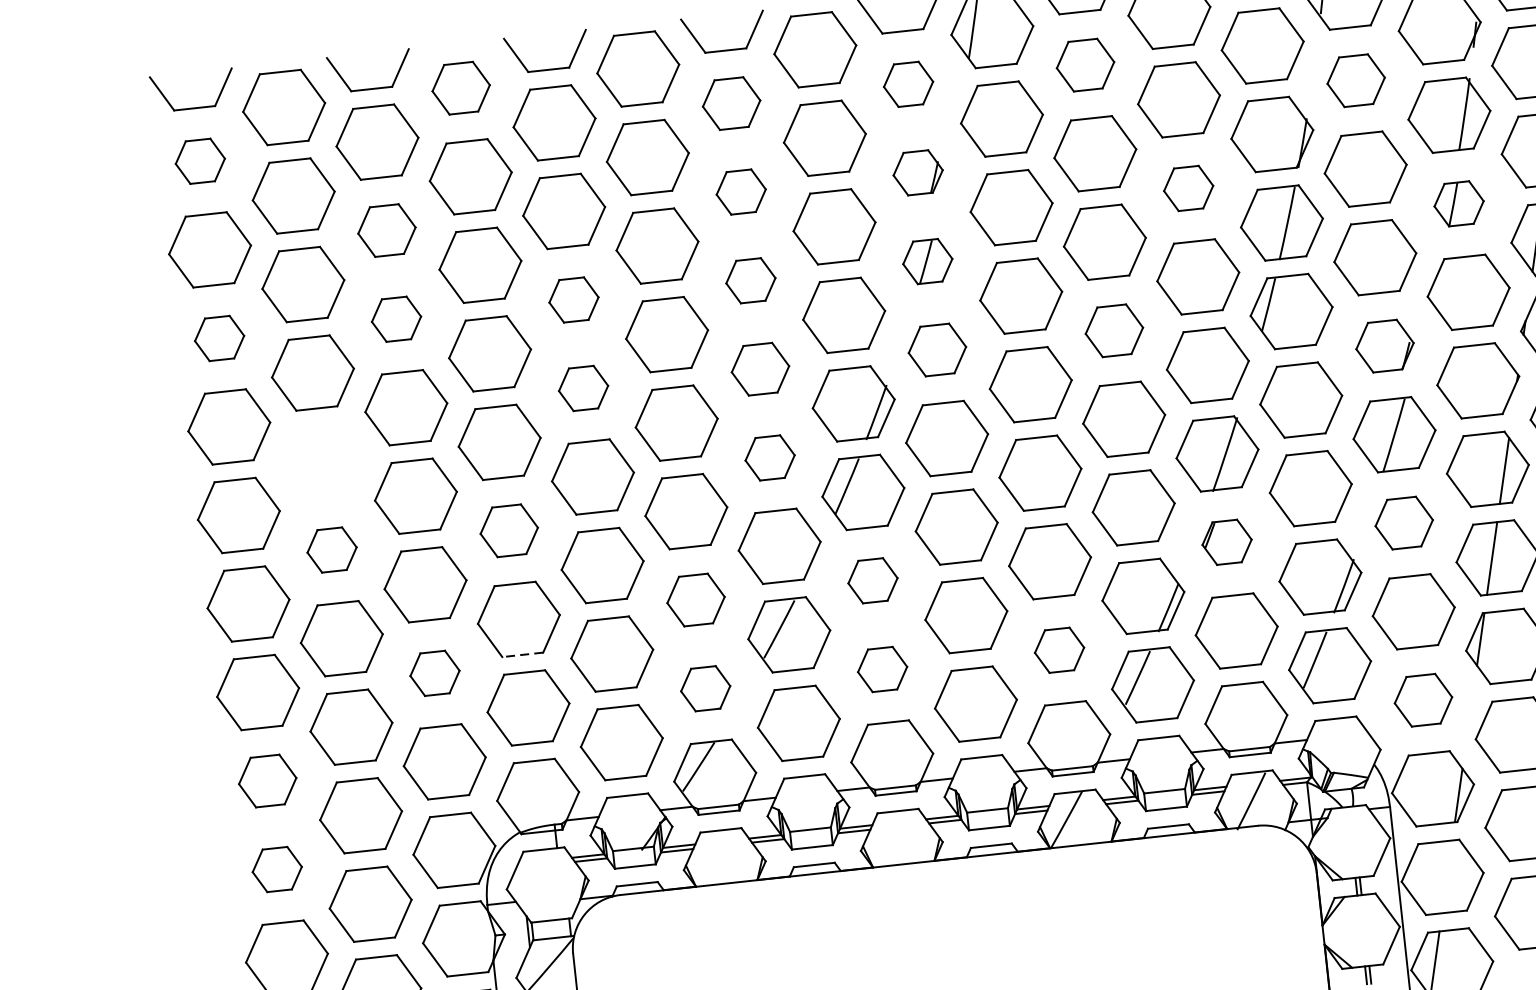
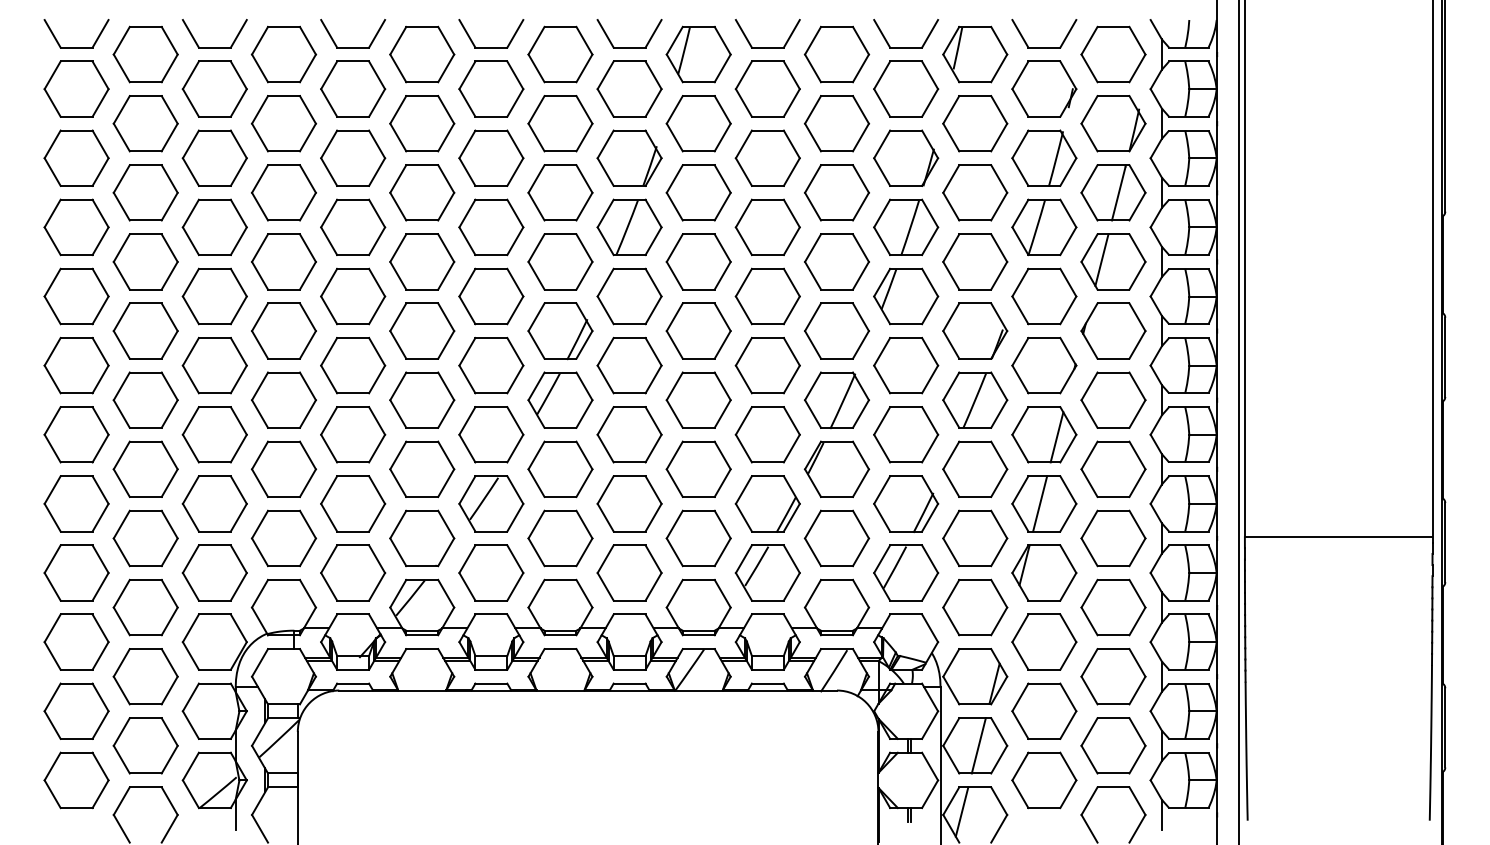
part: (1085, 64) -> (767, 88), size x1.43
part: (1356, 80) -> (975, 123), size x1.43
part: (908, 83) -> (629, 88), size x1.67
part: (460, 88) -> (283, 54), size x1.43
part: (731, 102) -> (491, 88), size x1.43
part: (200, 160) -> (76, 88), size x1.67
part: (918, 172) -> (629, 157), size x1.67
part: (1187, 188) -> (836, 192), size x1.67
part: (741, 191) -> (491, 157), size x1.67
part: (1459, 203) -> (1044, 227), size x1.67
part: (386, 229) -> (214, 157), size x1.43
part: (927, 261) -> (629, 227), size x1.67
part: (751, 280) -> (491, 227), size x1.67
part: (574, 300) -> (353, 227), size x1.67
part: (396, 319) -> (214, 227), size x1.67
part: (1114, 330) -> (767, 296), size x1.43
part: (219, 338) -> (76, 227), size x1.67
part: (1385, 345) -> (975, 330), size x1.43
part: (937, 350) -> (629, 296), size x1.43
part: (760, 369) -> (491, 296), size x1.43
part: (583, 388) -> (353, 296), size x1.67
part: (770, 457) -> (491, 365), size x1.67
part: (322, 460) -> (145, 330), added
part: (1404, 522) -> (975, 468), size x1.43
part: (508, 530) -> (283, 399), size x1.43
part: (1226, 541) -> (836, 468), size x1.67
part: (331, 549) -> (145, 399), size x1.67
part: (872, 579) -> (560, 468), size x1.67
part: (696, 599) -> (422, 468), size x1.43
part: (1059, 650) -> (698, 538), size x1.67
line: (523, 654) -> (284, 496), dashed -> solid
part: (882, 669) -> (560, 538), size x1.67
part: (434, 672) -> (214, 503), size x1.67
part: (705, 688) -> (422, 538), size x1.67
part: (1423, 700) -> (975, 607), size x1.43
part: (267, 780) -> (76, 572), size x1.43
part: (277, 868) -> (76, 641), size x1.67
line: (1446, 876) -> (978, 745), added

